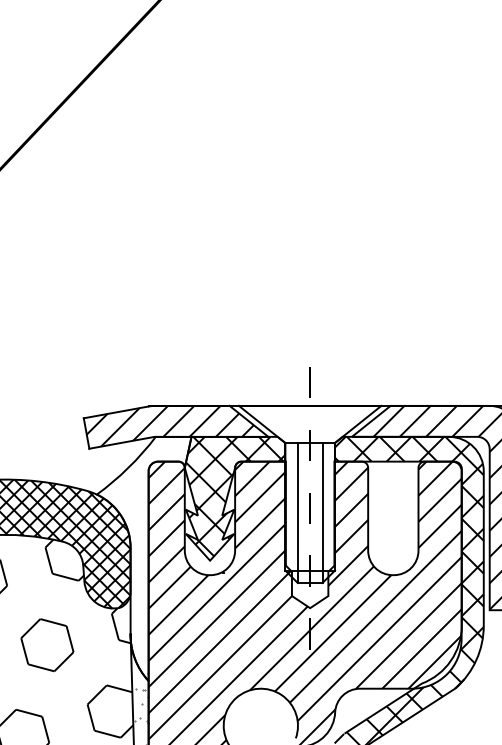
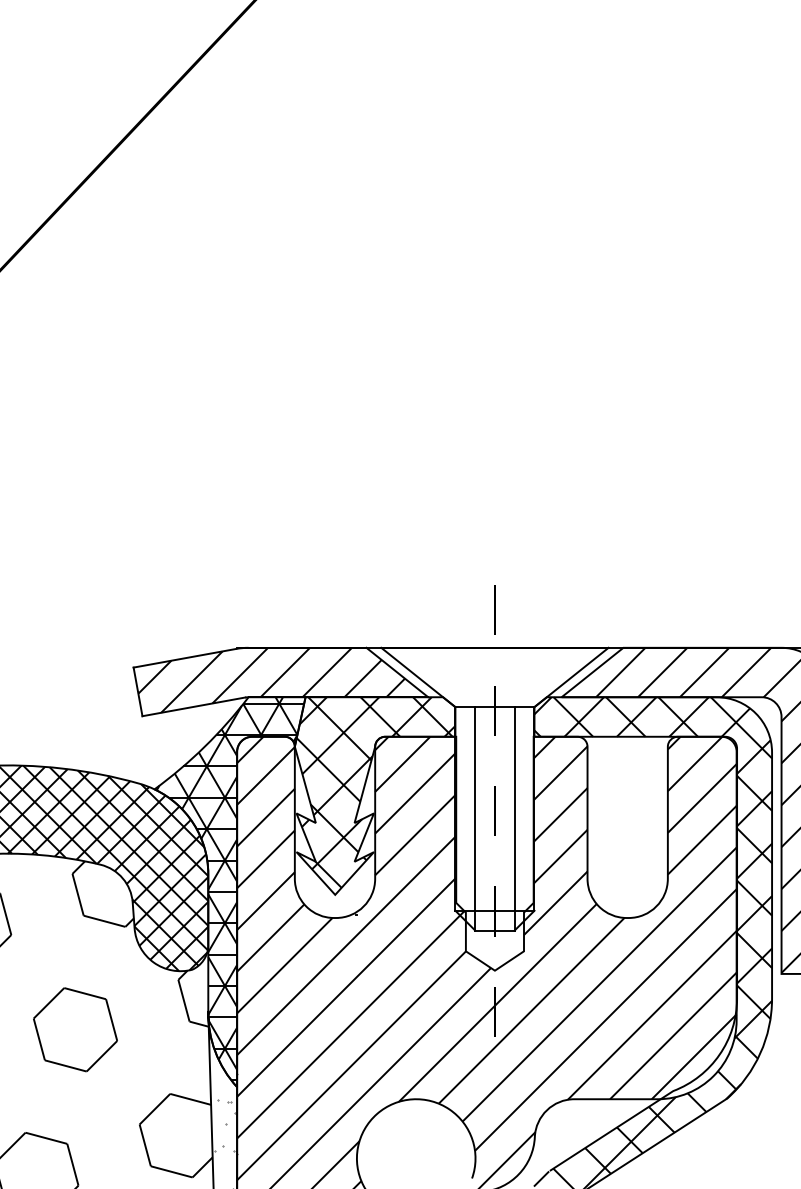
hatch: (144, 556) -> (230, 888), added

